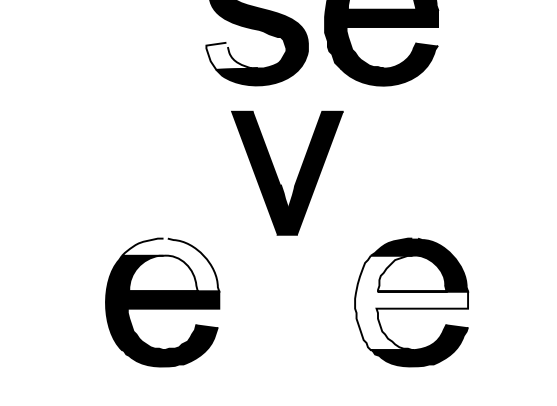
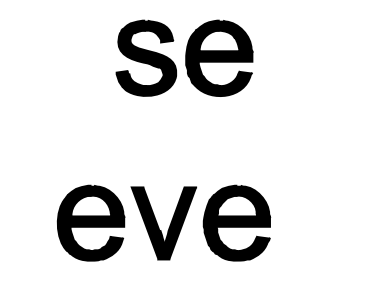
fill: (231, 55) -> (131, 78), added
part: (286, 173) -> (163, 223), moved
fill: (170, 263) -> (95, 200), added
fill: (410, 303) -> (236, 223), added

